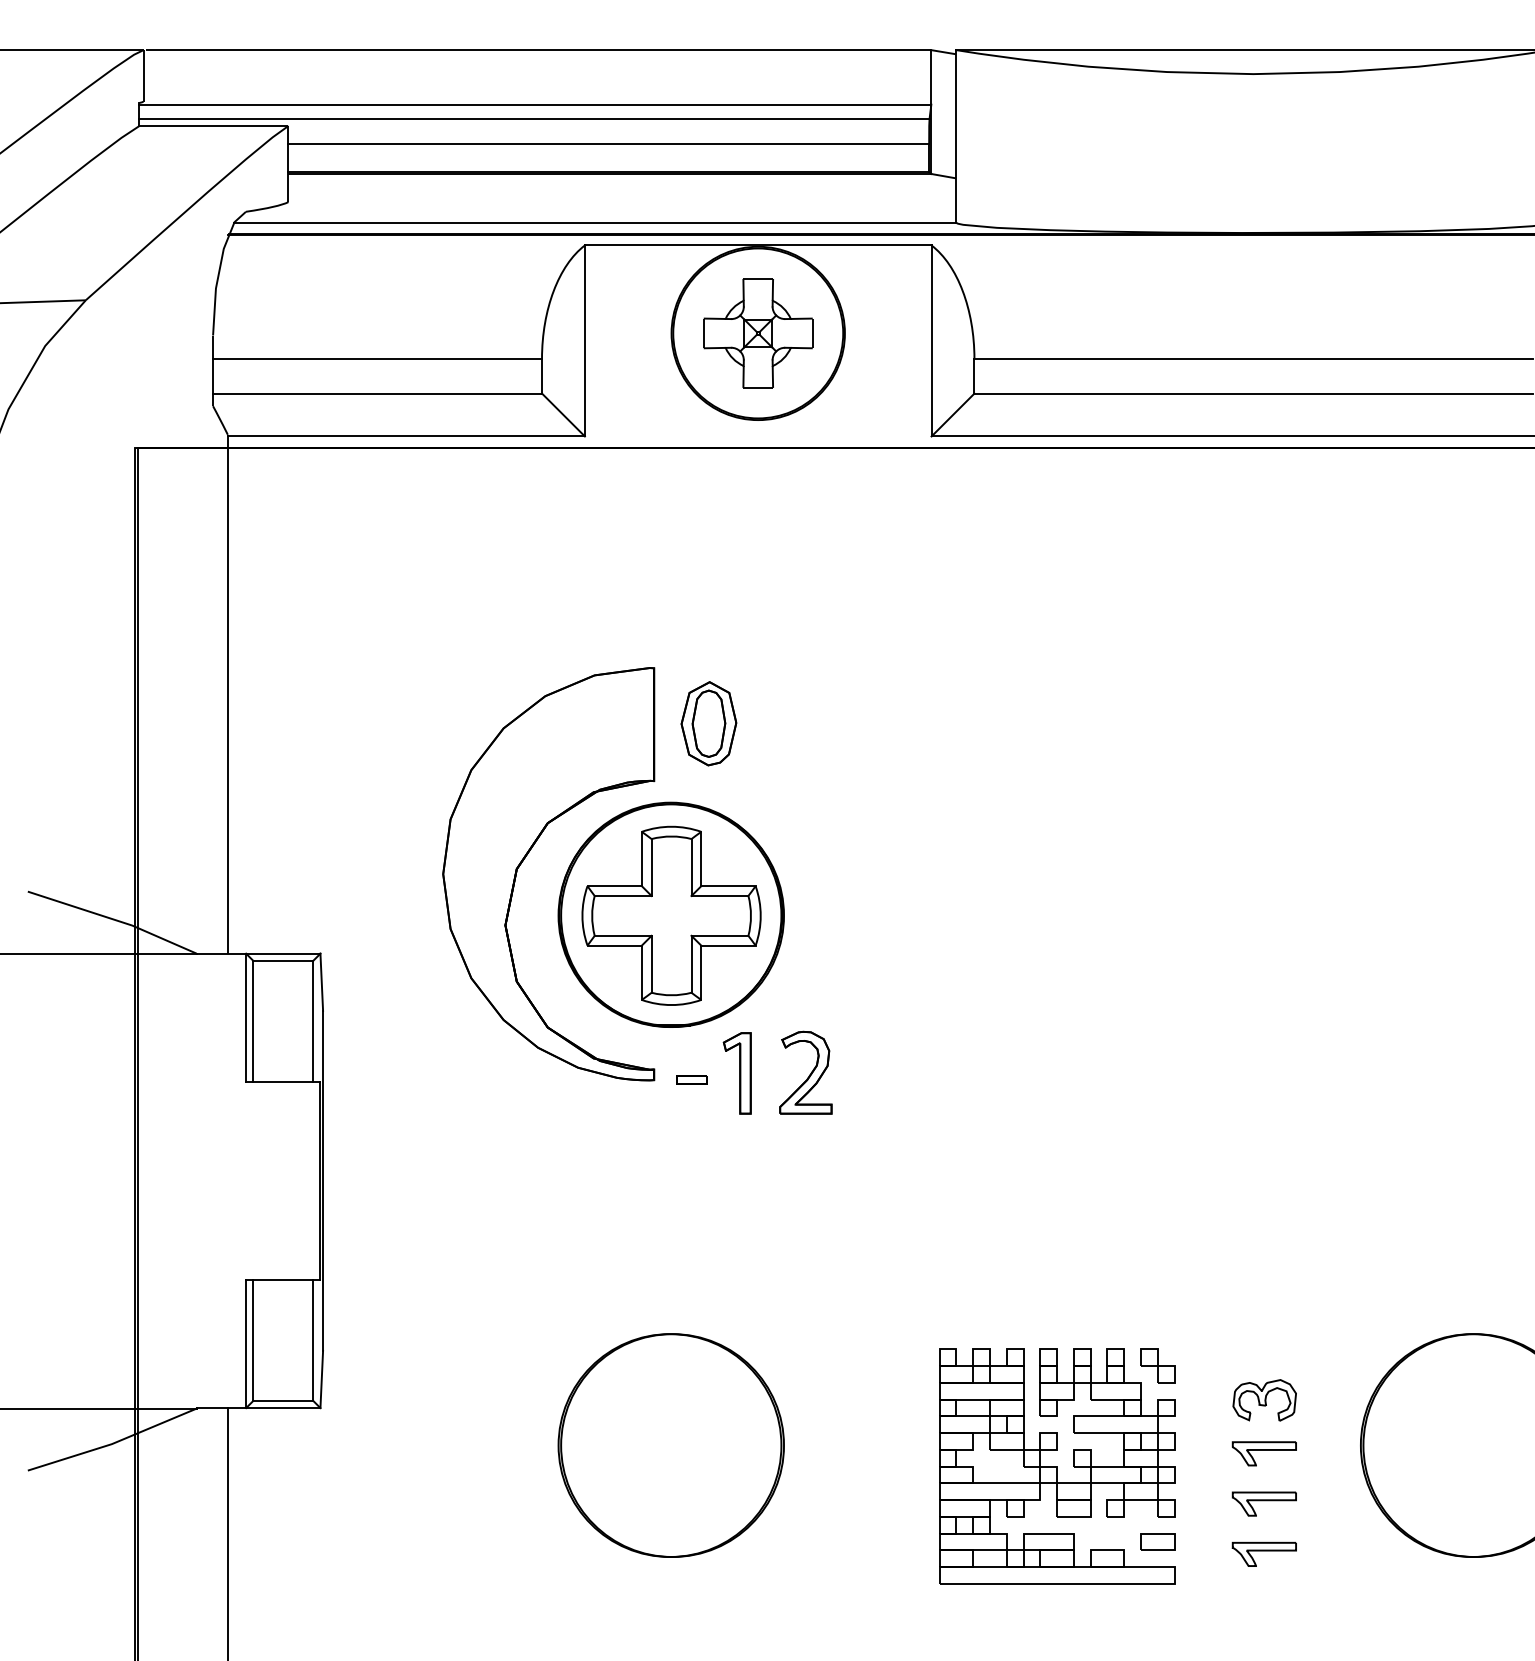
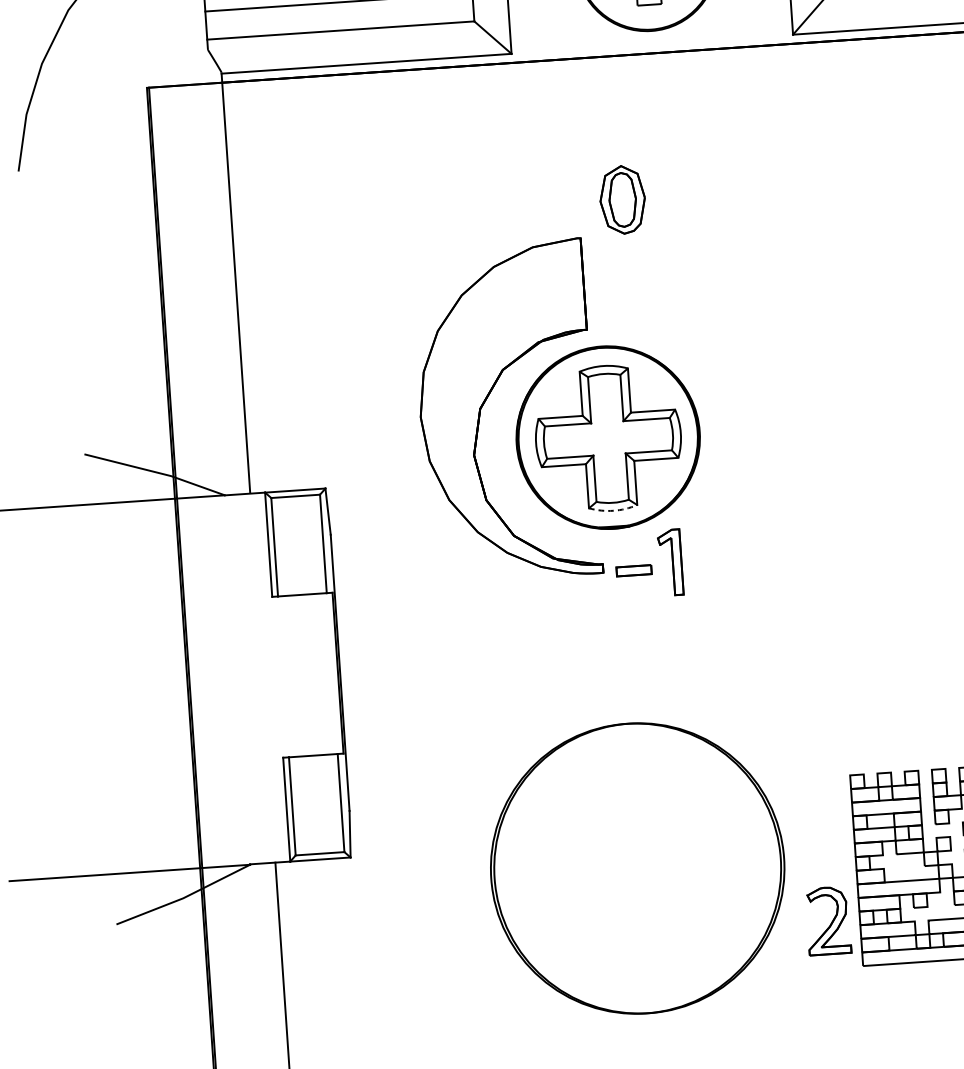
part: (708, 723) -> (622, 199), moved
arc: (671, 1005) -> (613, 511), solid -> dashed
part: (805, 1072) -> (828, 920), moved
part: (691, 1079) -> (633, 570), size x1.4
part: (670, 1445) -> (636, 868), size x1.6

